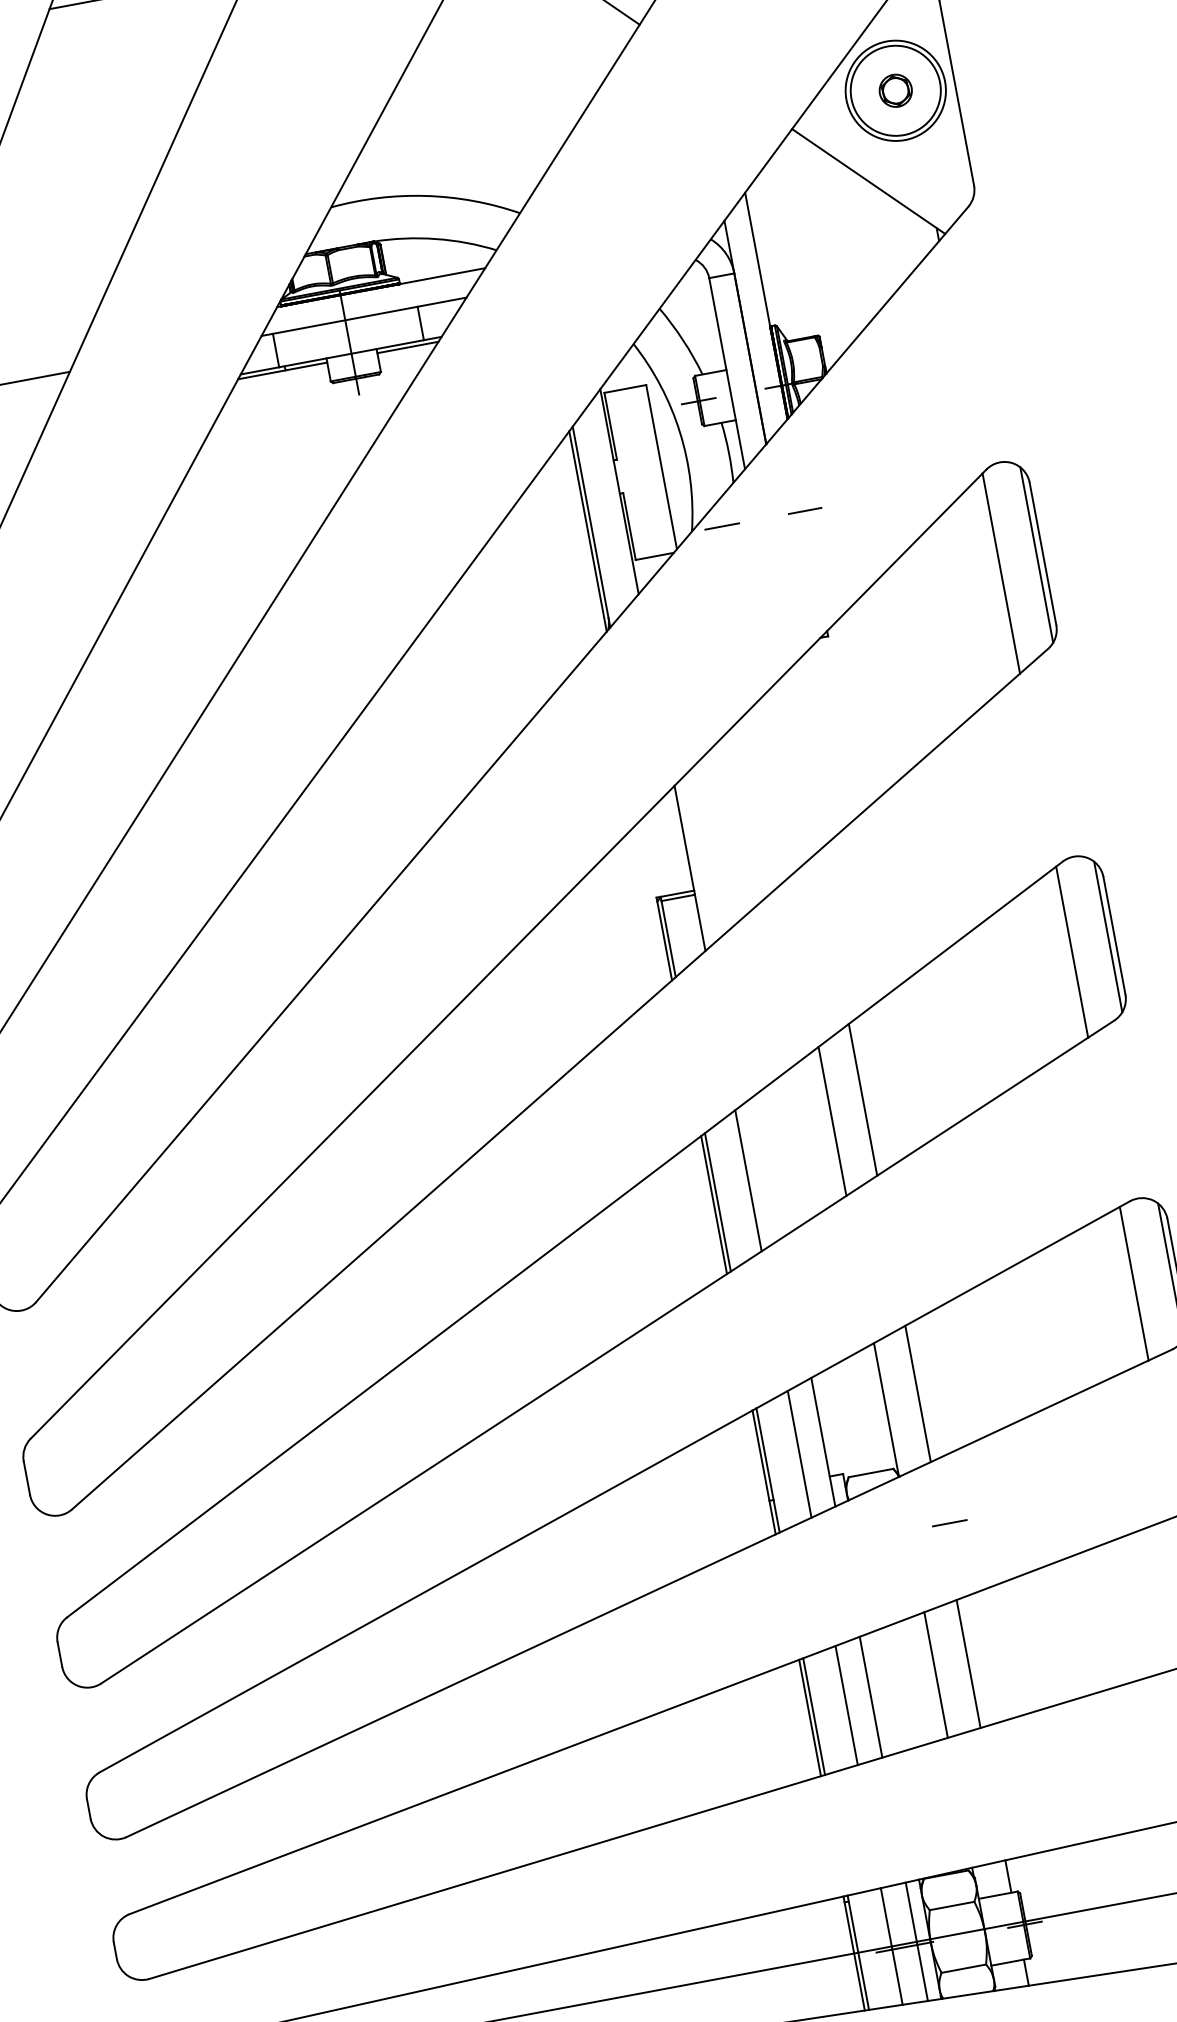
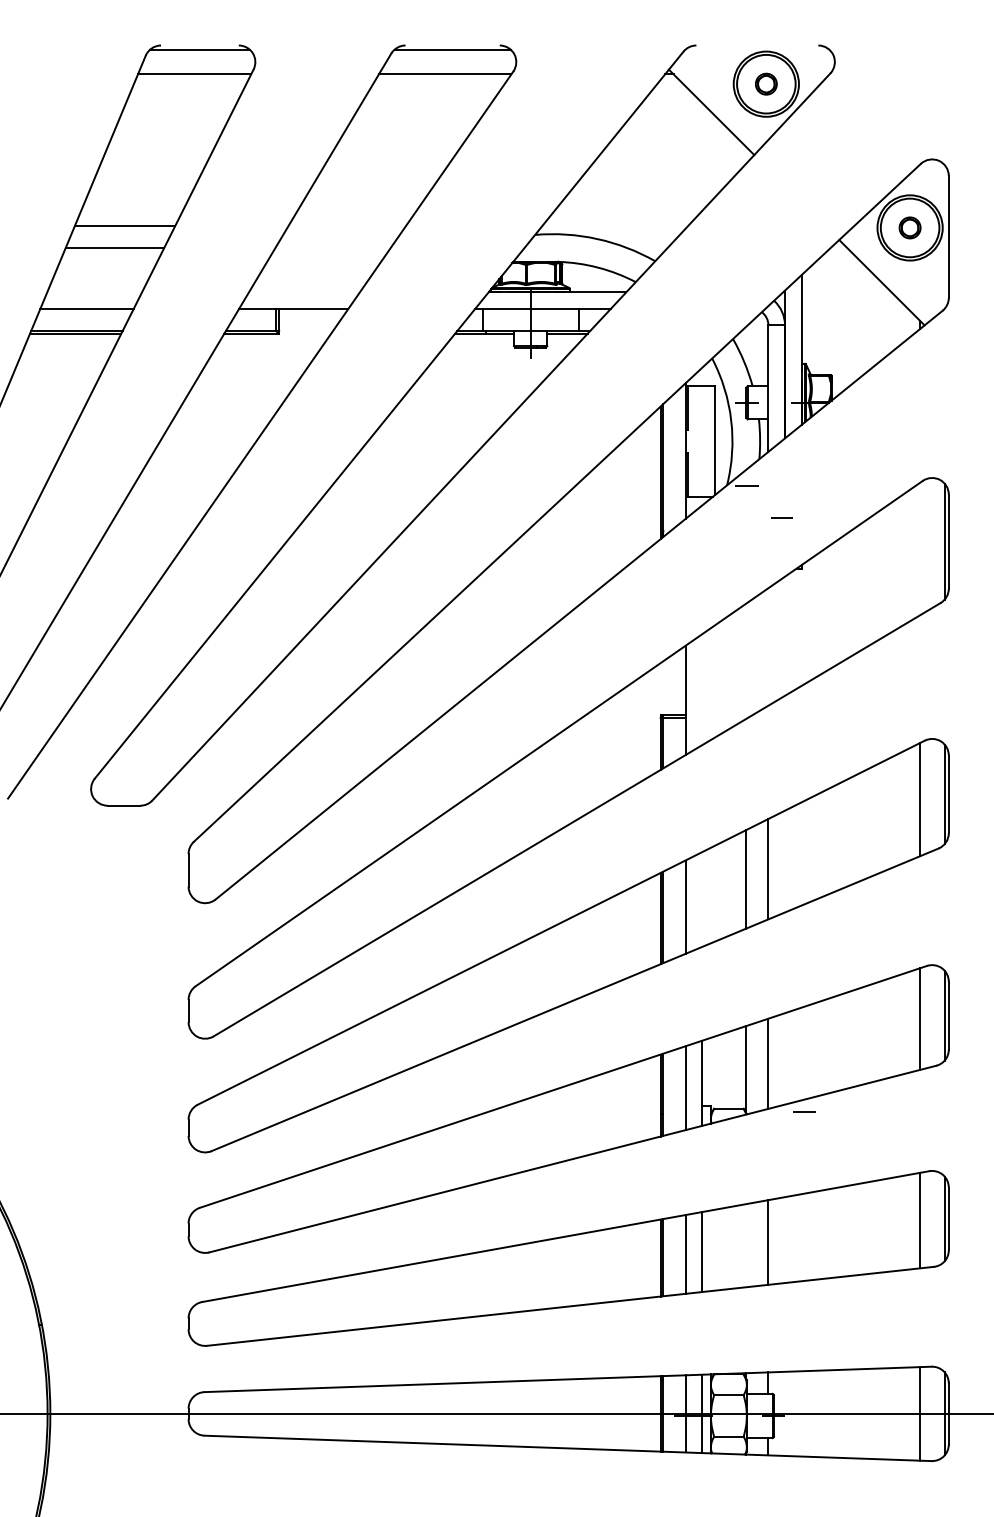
line: (804, 510) -> (781, 517), moved
line: (1000, 574) -> (919, 549), removed
line: (949, 1522) -> (804, 1111), moved
line: (936, 1674) -> (746, 1245), removed

